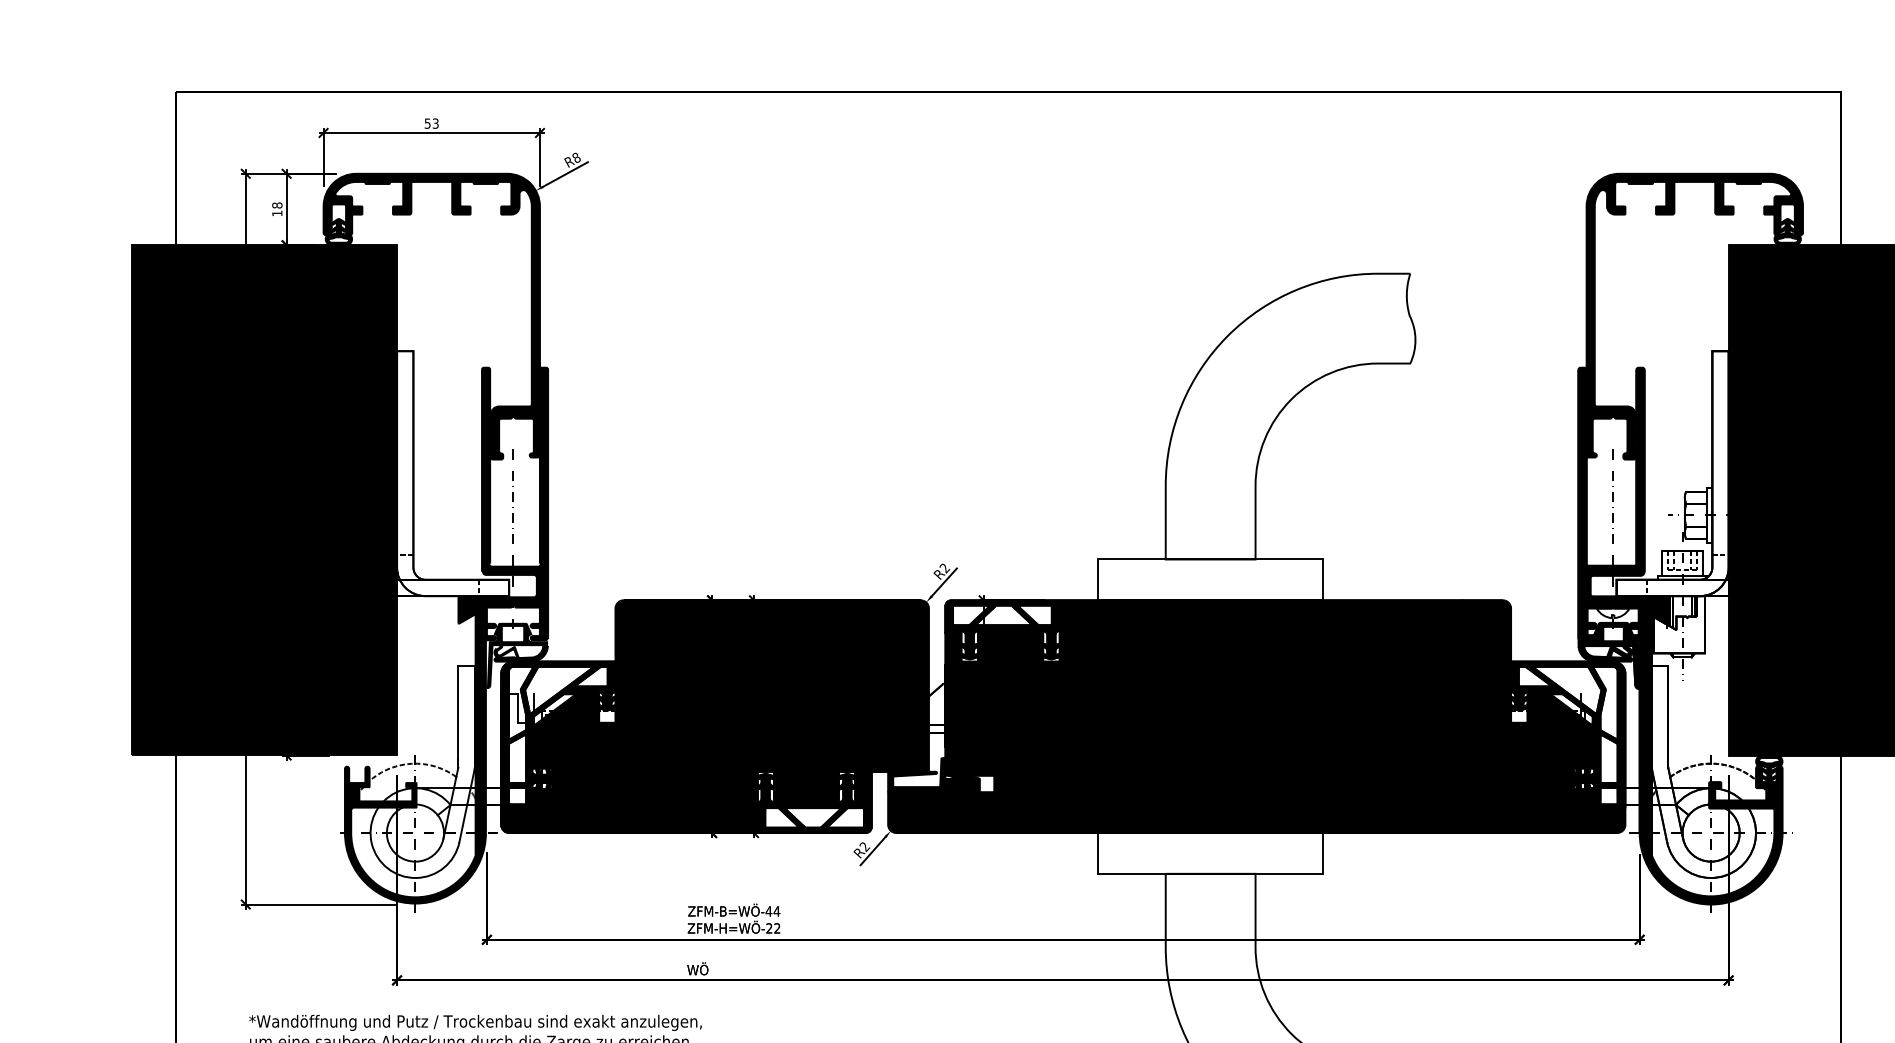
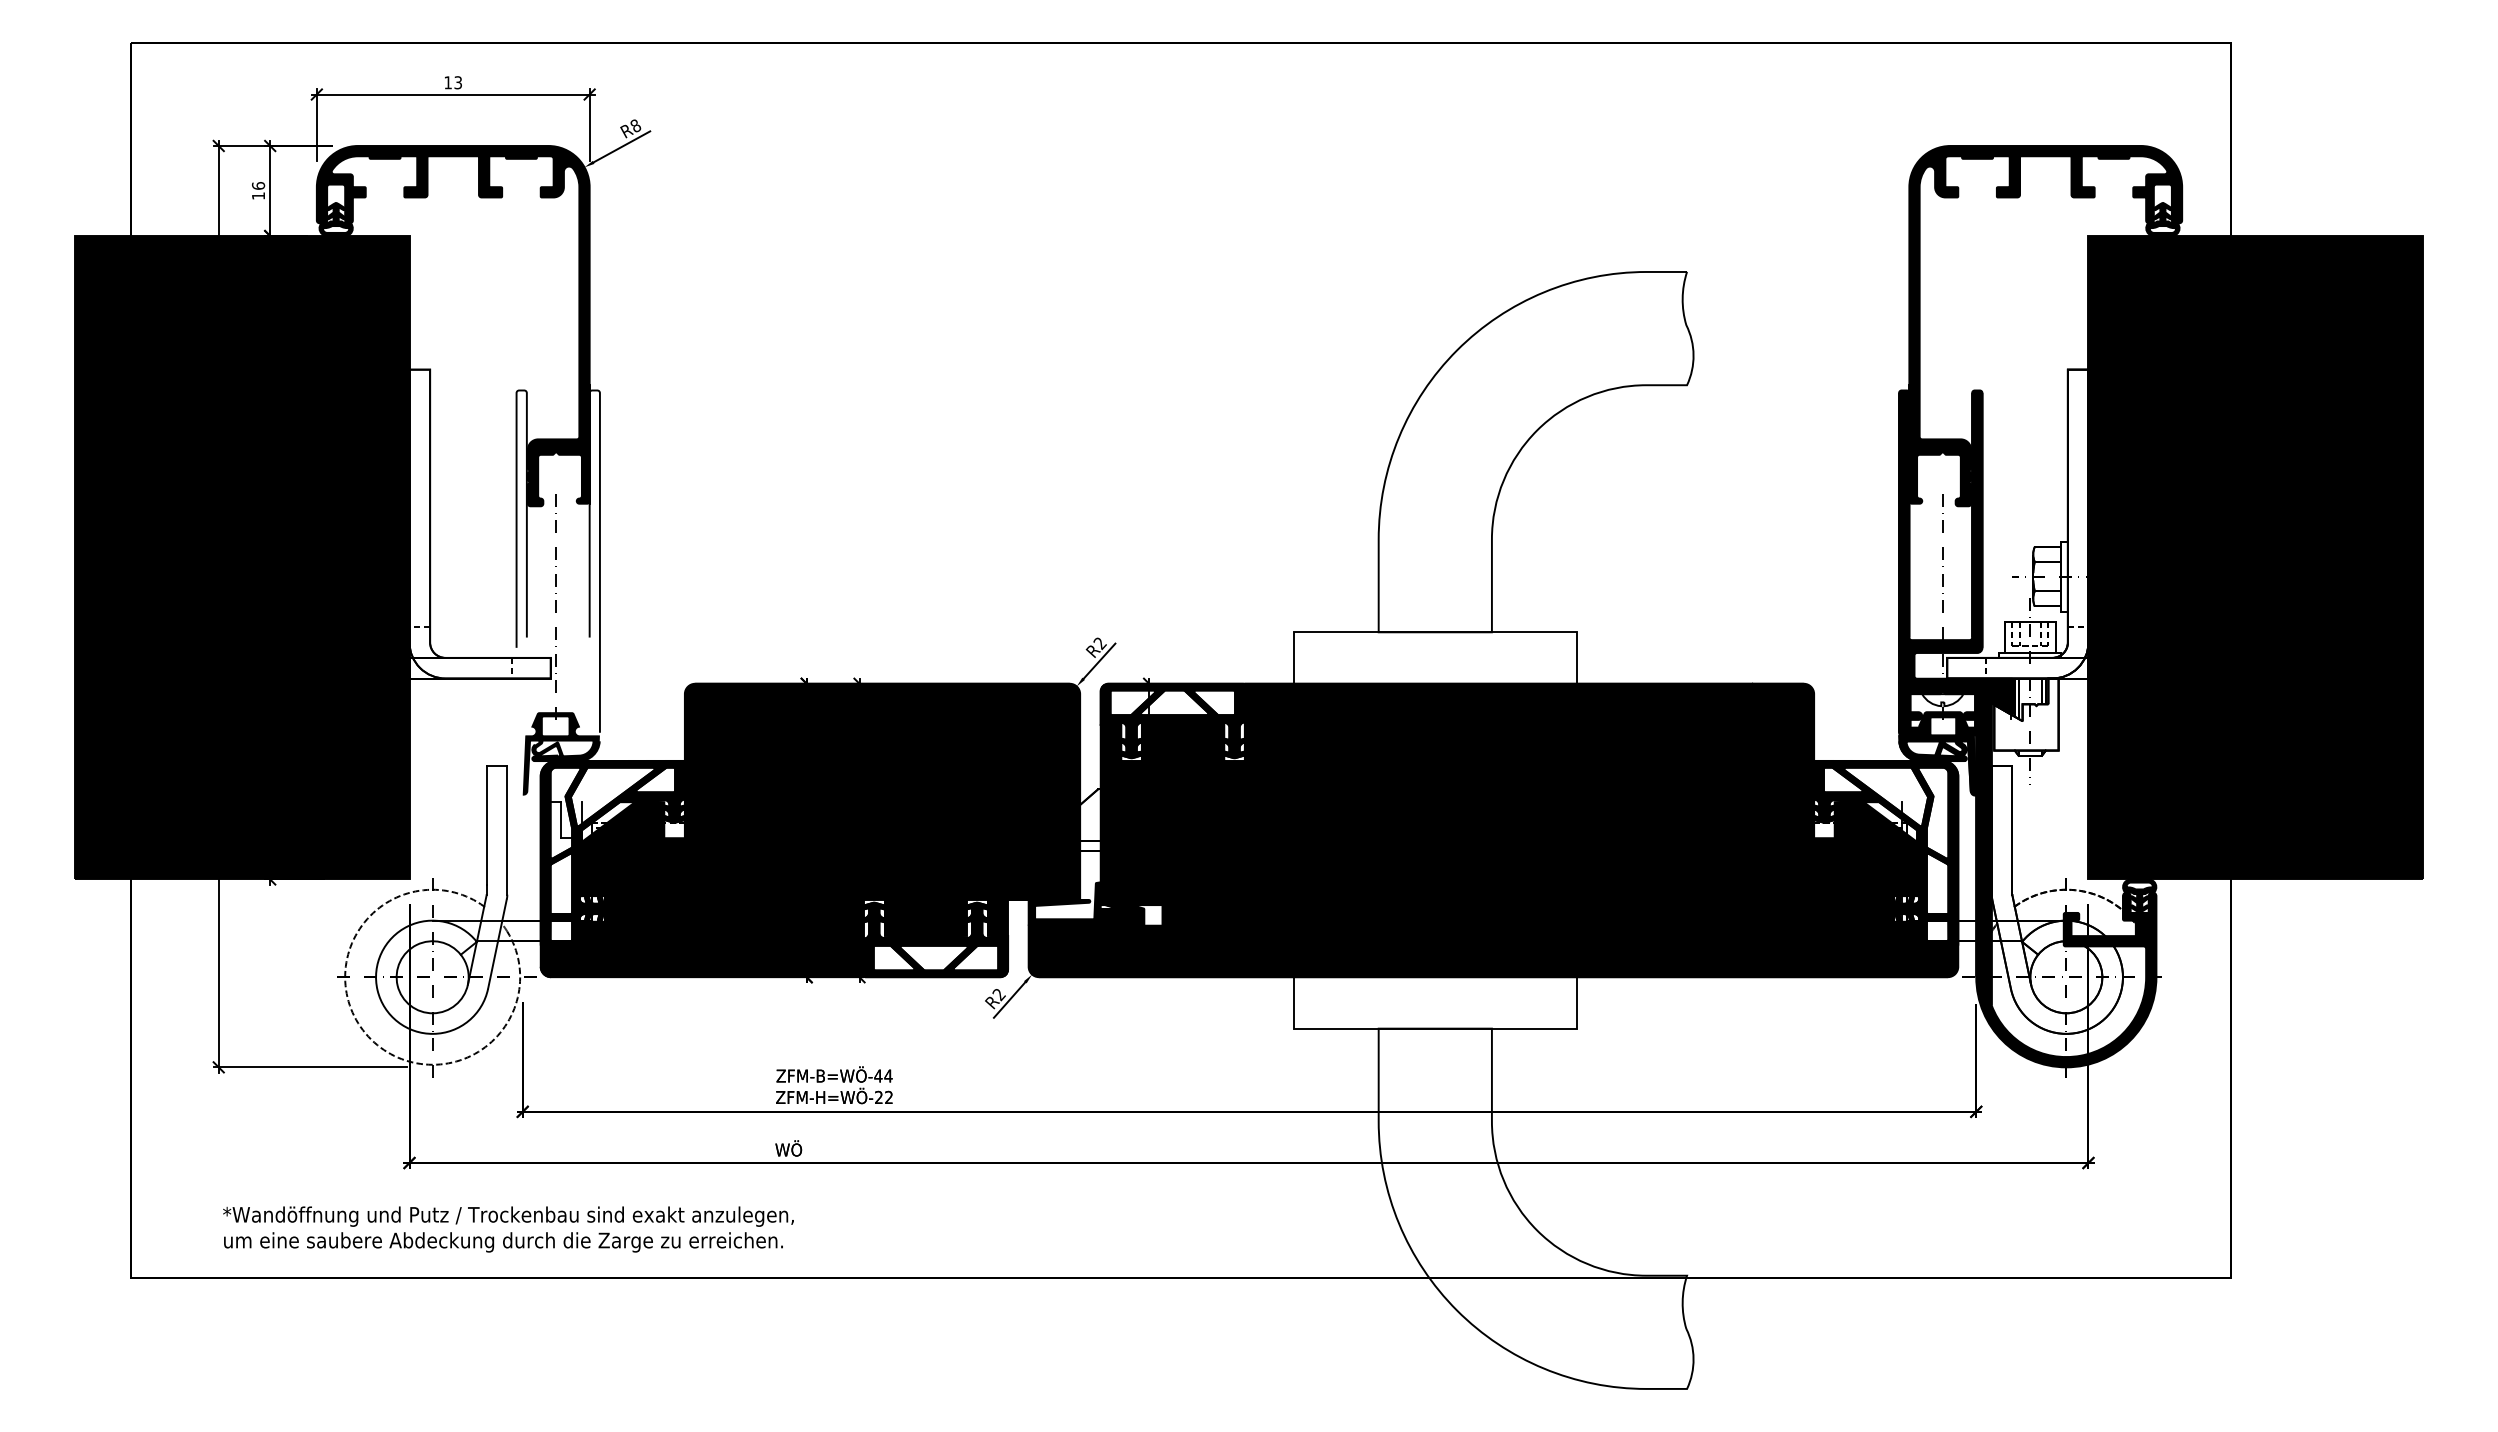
text: (427, 123) -> (447, 82), 53 -> 13
text: (277, 205) -> (258, 185), 18 -> 16
fill: (445, 635) -> (470, 728), removed

